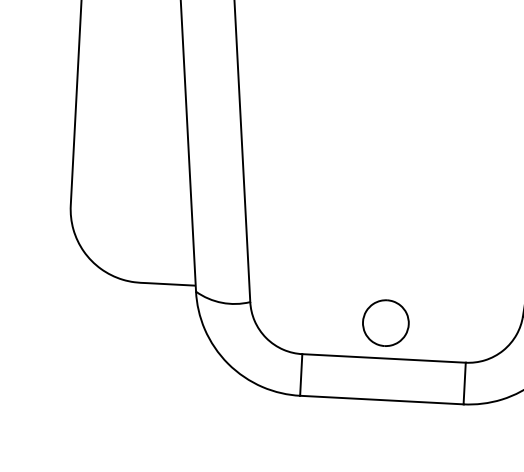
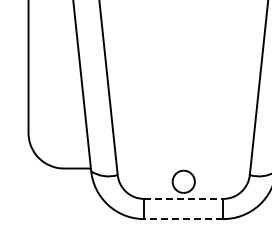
line: (383, 357) -> (183, 198), solid -> dashed
line: (381, 400) -> (183, 219), solid -> dashed

